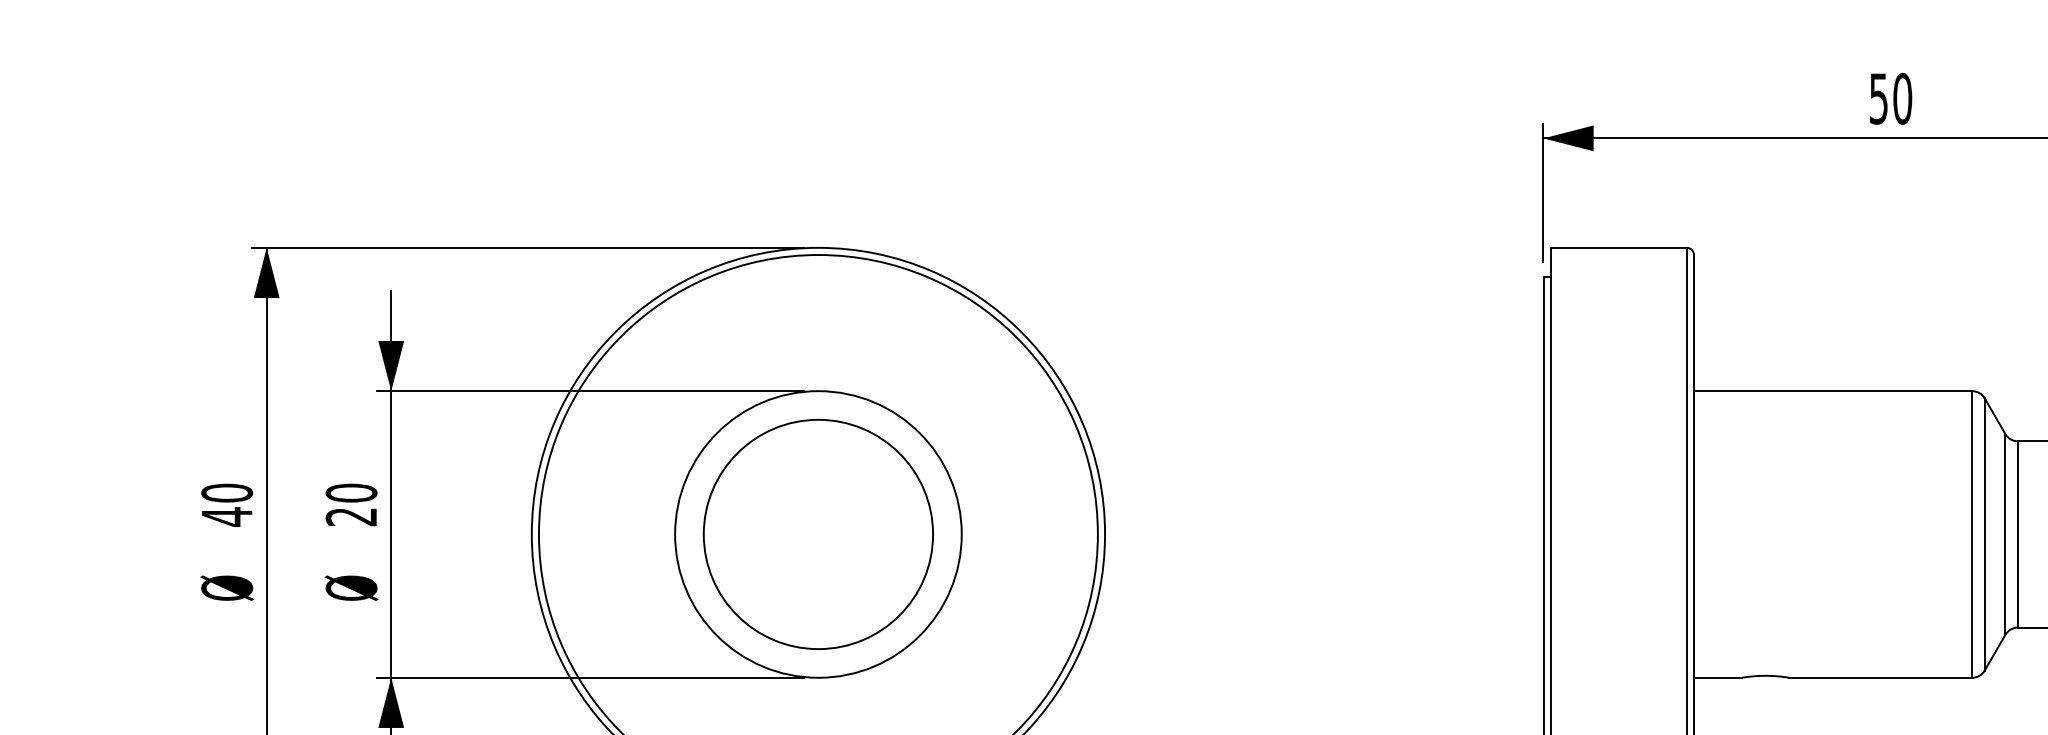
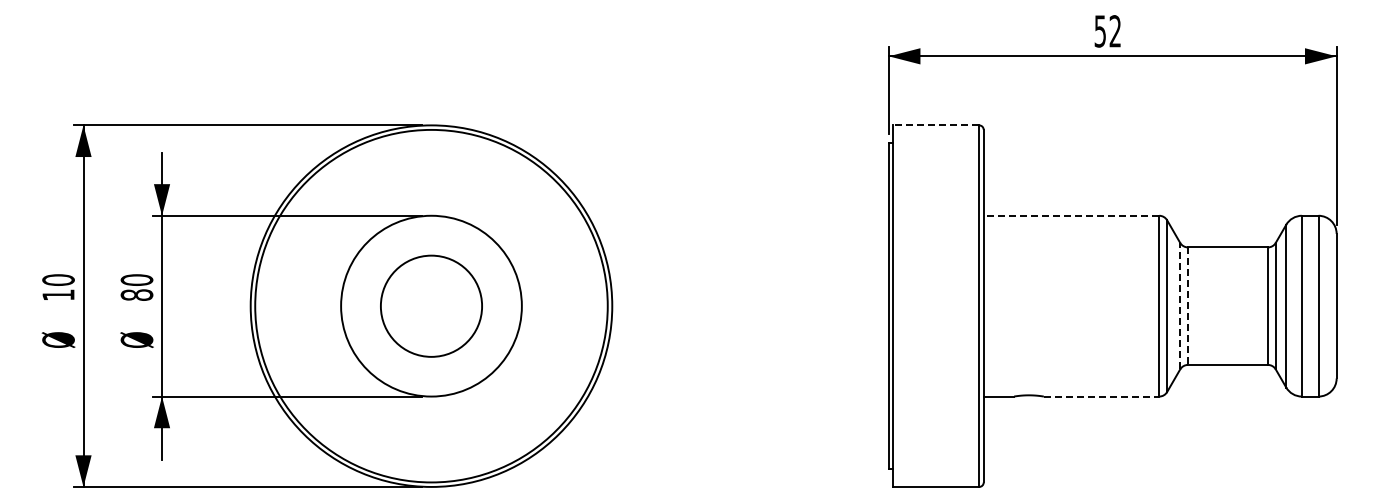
text: (1902, 98) -> (1115, 31), 50 -> 52
line: (1619, 248) -> (936, 125), solid -> dashed
line: (1833, 390) -> (1071, 215), solid -> dashed
text: (350, 515) -> (136, 294), 20 -> 80
text: (227, 517) -> (58, 295), 40 -> 10
line: (2005, 533) -> (1180, 305), solid -> dashed
circle: (818, 534) -> (431, 306), size x0.7
line: (2018, 534) -> (1188, 306), solid -> dashed
line: (1880, 677) -> (1101, 396), solid -> dashed

